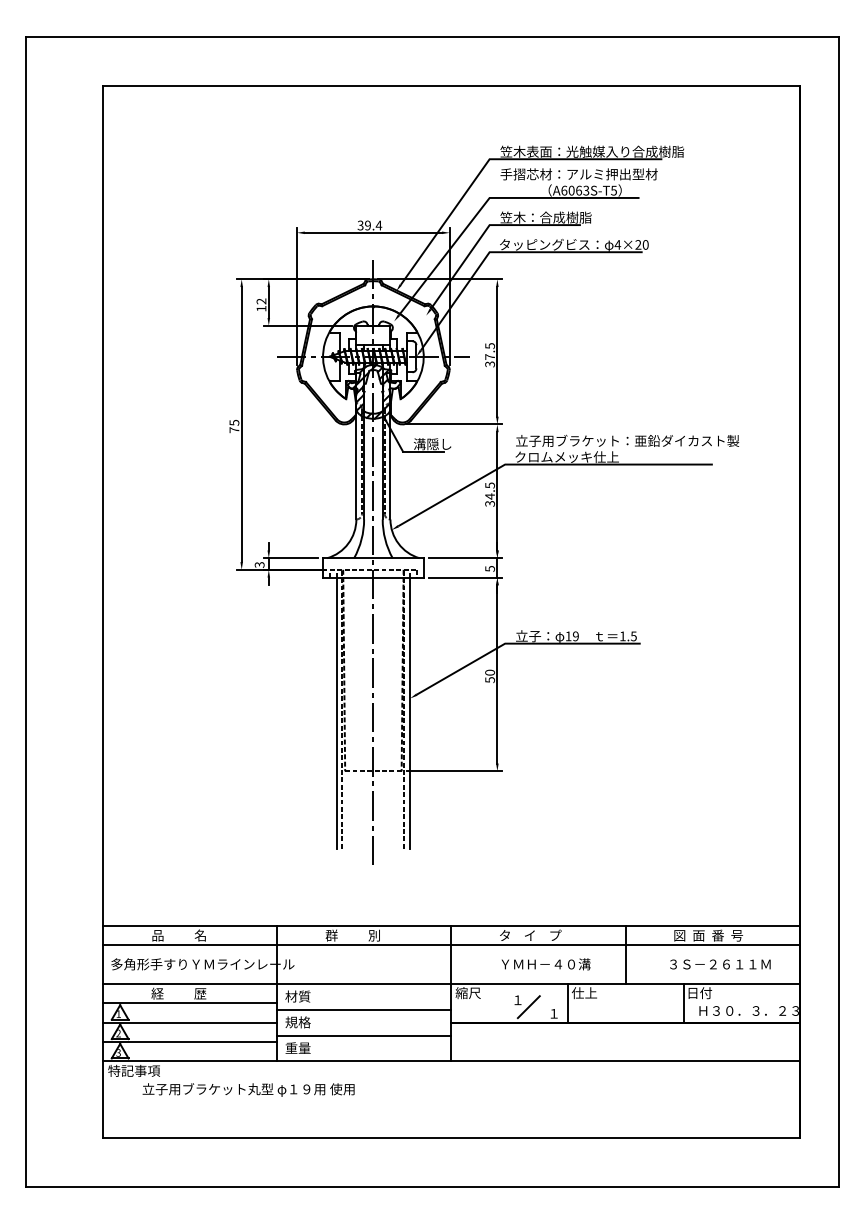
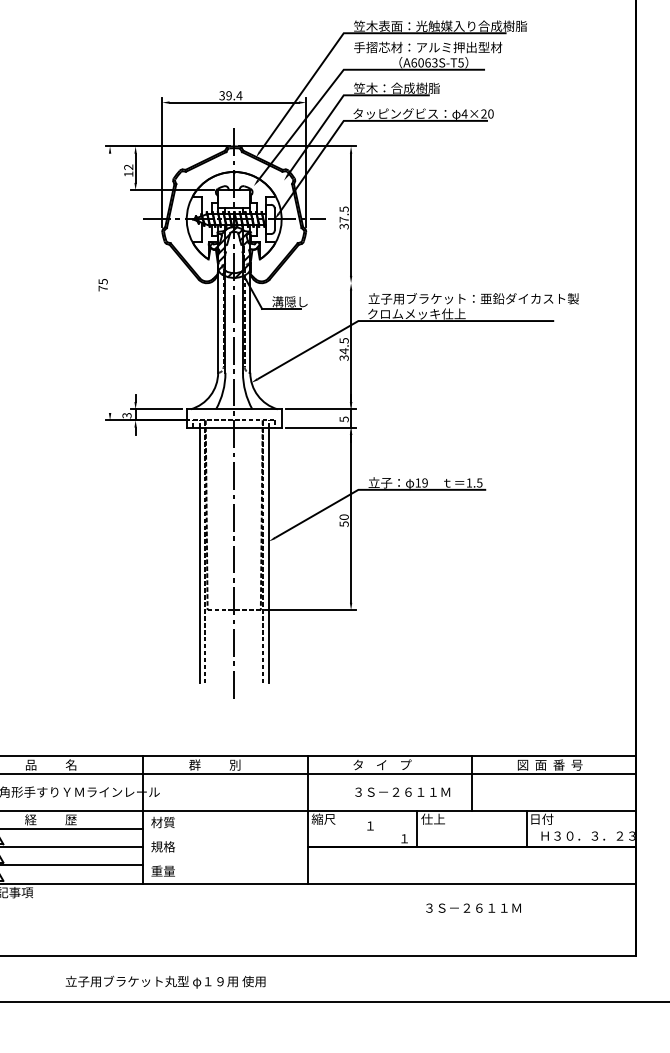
line: (241, 424) -> (109, 283), removed
line: (454, 424) -> (310, 283), removed
text: (551, 964) -> (402, 792), ＹＭＨ－４０溝 -> ３Ｓ－２６１１Ｍ
text: (720, 964) -> (473, 908), moved
line: (528, 1007) -> (380, 832), removed
line: (364, 1009) -> (225, 834), removed
line: (364, 1035) -> (225, 859), removed
text: (248, 1089) -> (165, 981), moved

